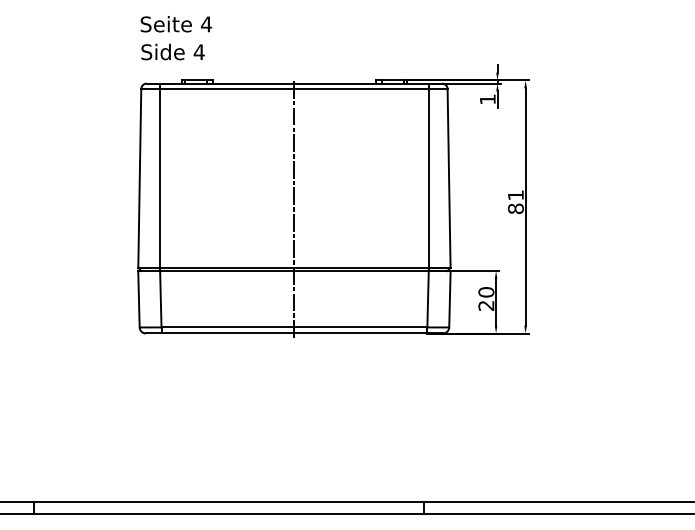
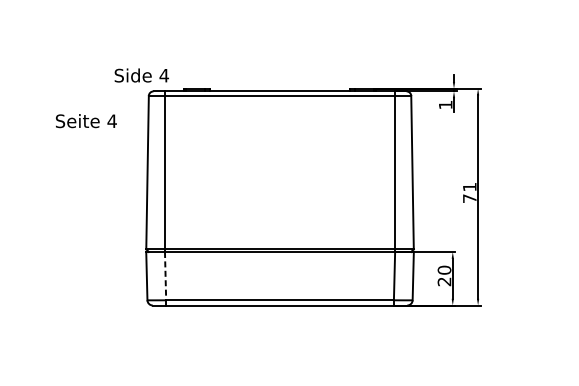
text: (176, 24) -> (86, 121), moved
text: (172, 51) -> (141, 75), moved
text: (515, 208) -> (469, 198), 81 -> 71
line: (294, 209) -> (280, 199), removed
line: (160, 299) -> (165, 276), solid -> dashed

